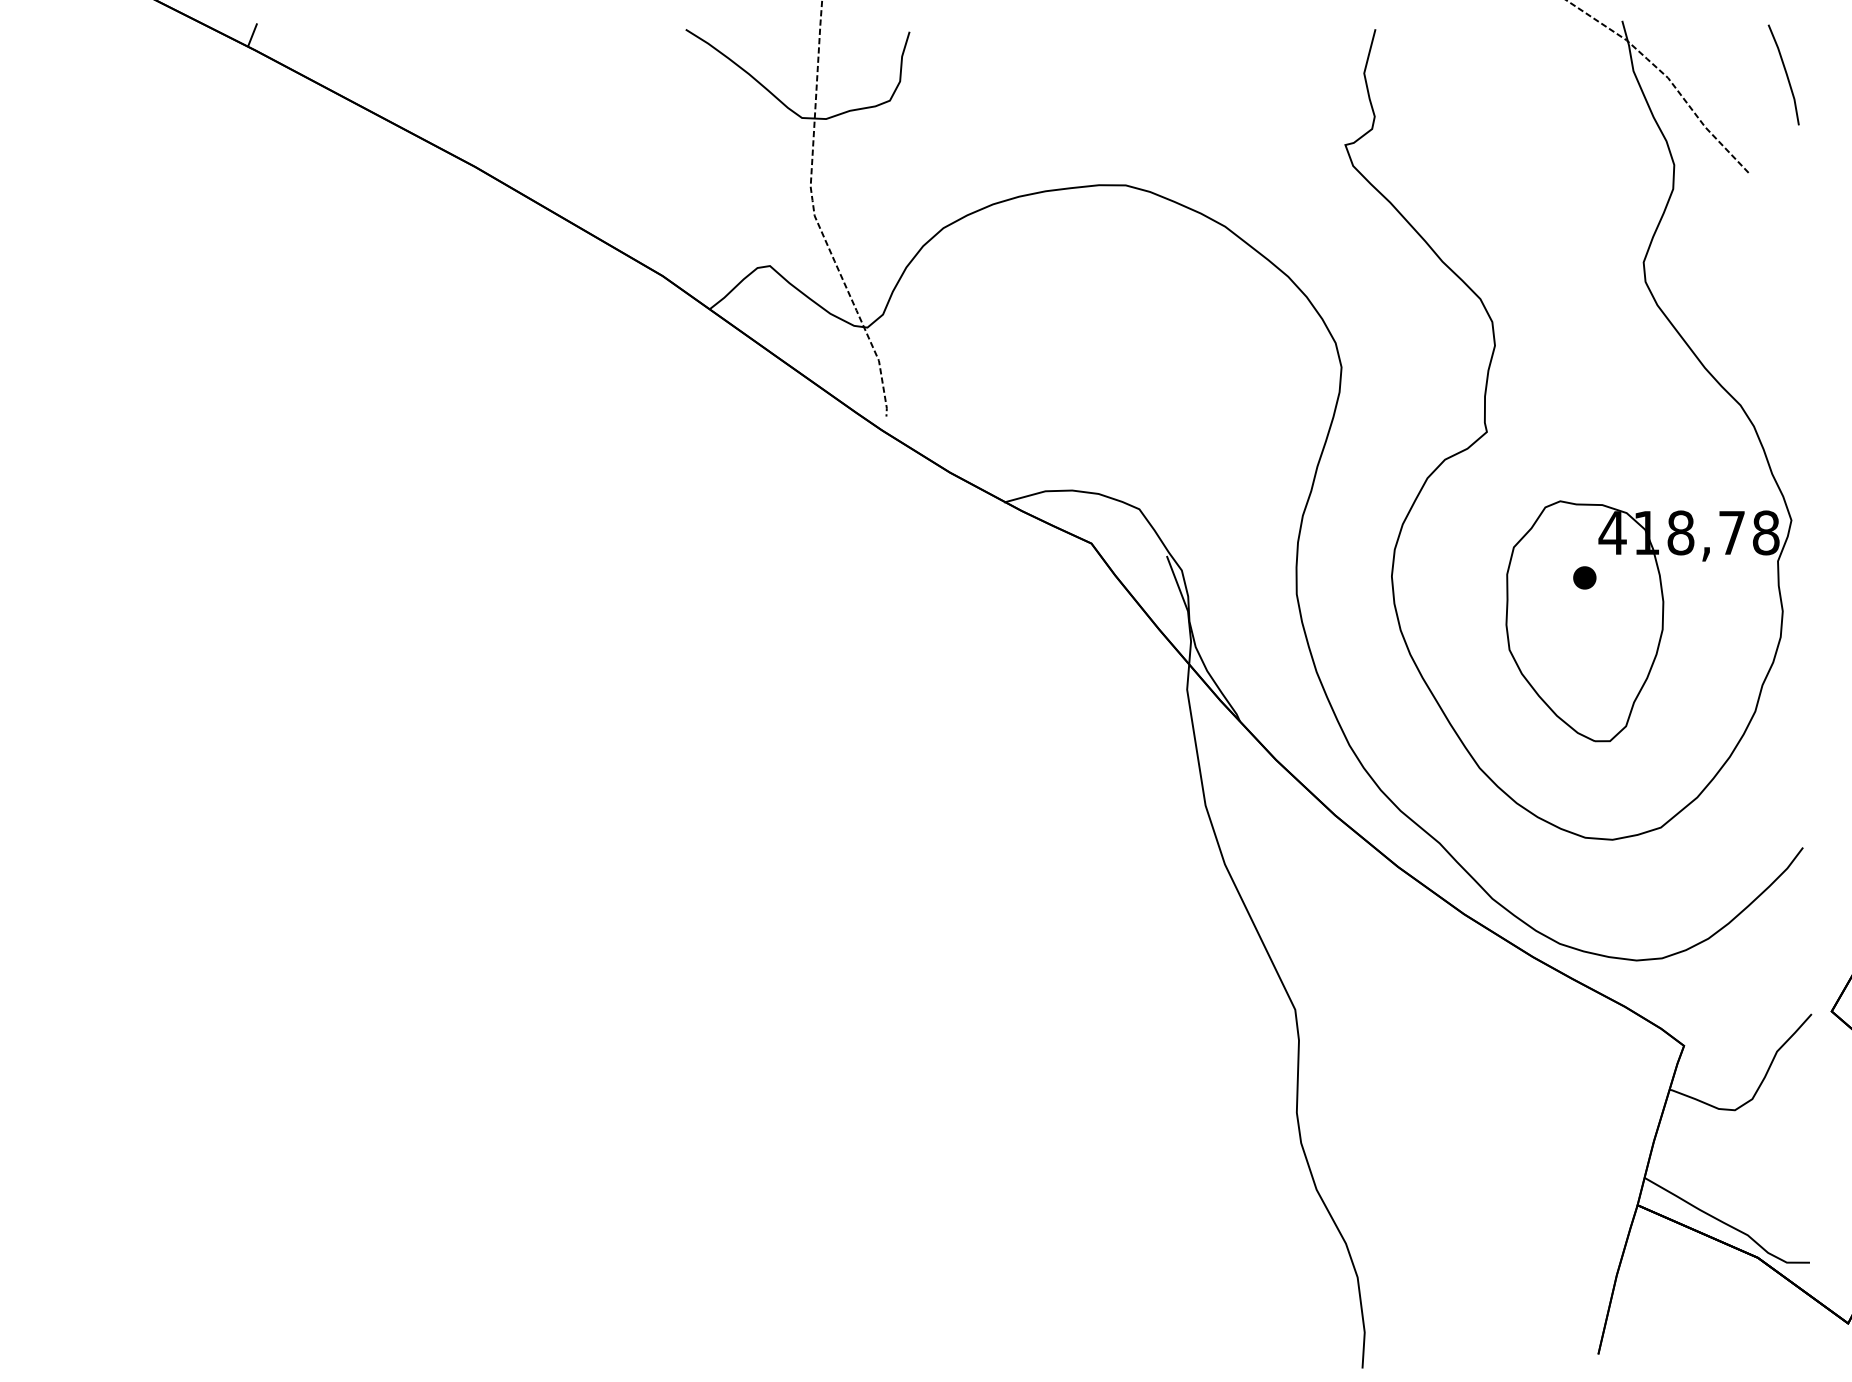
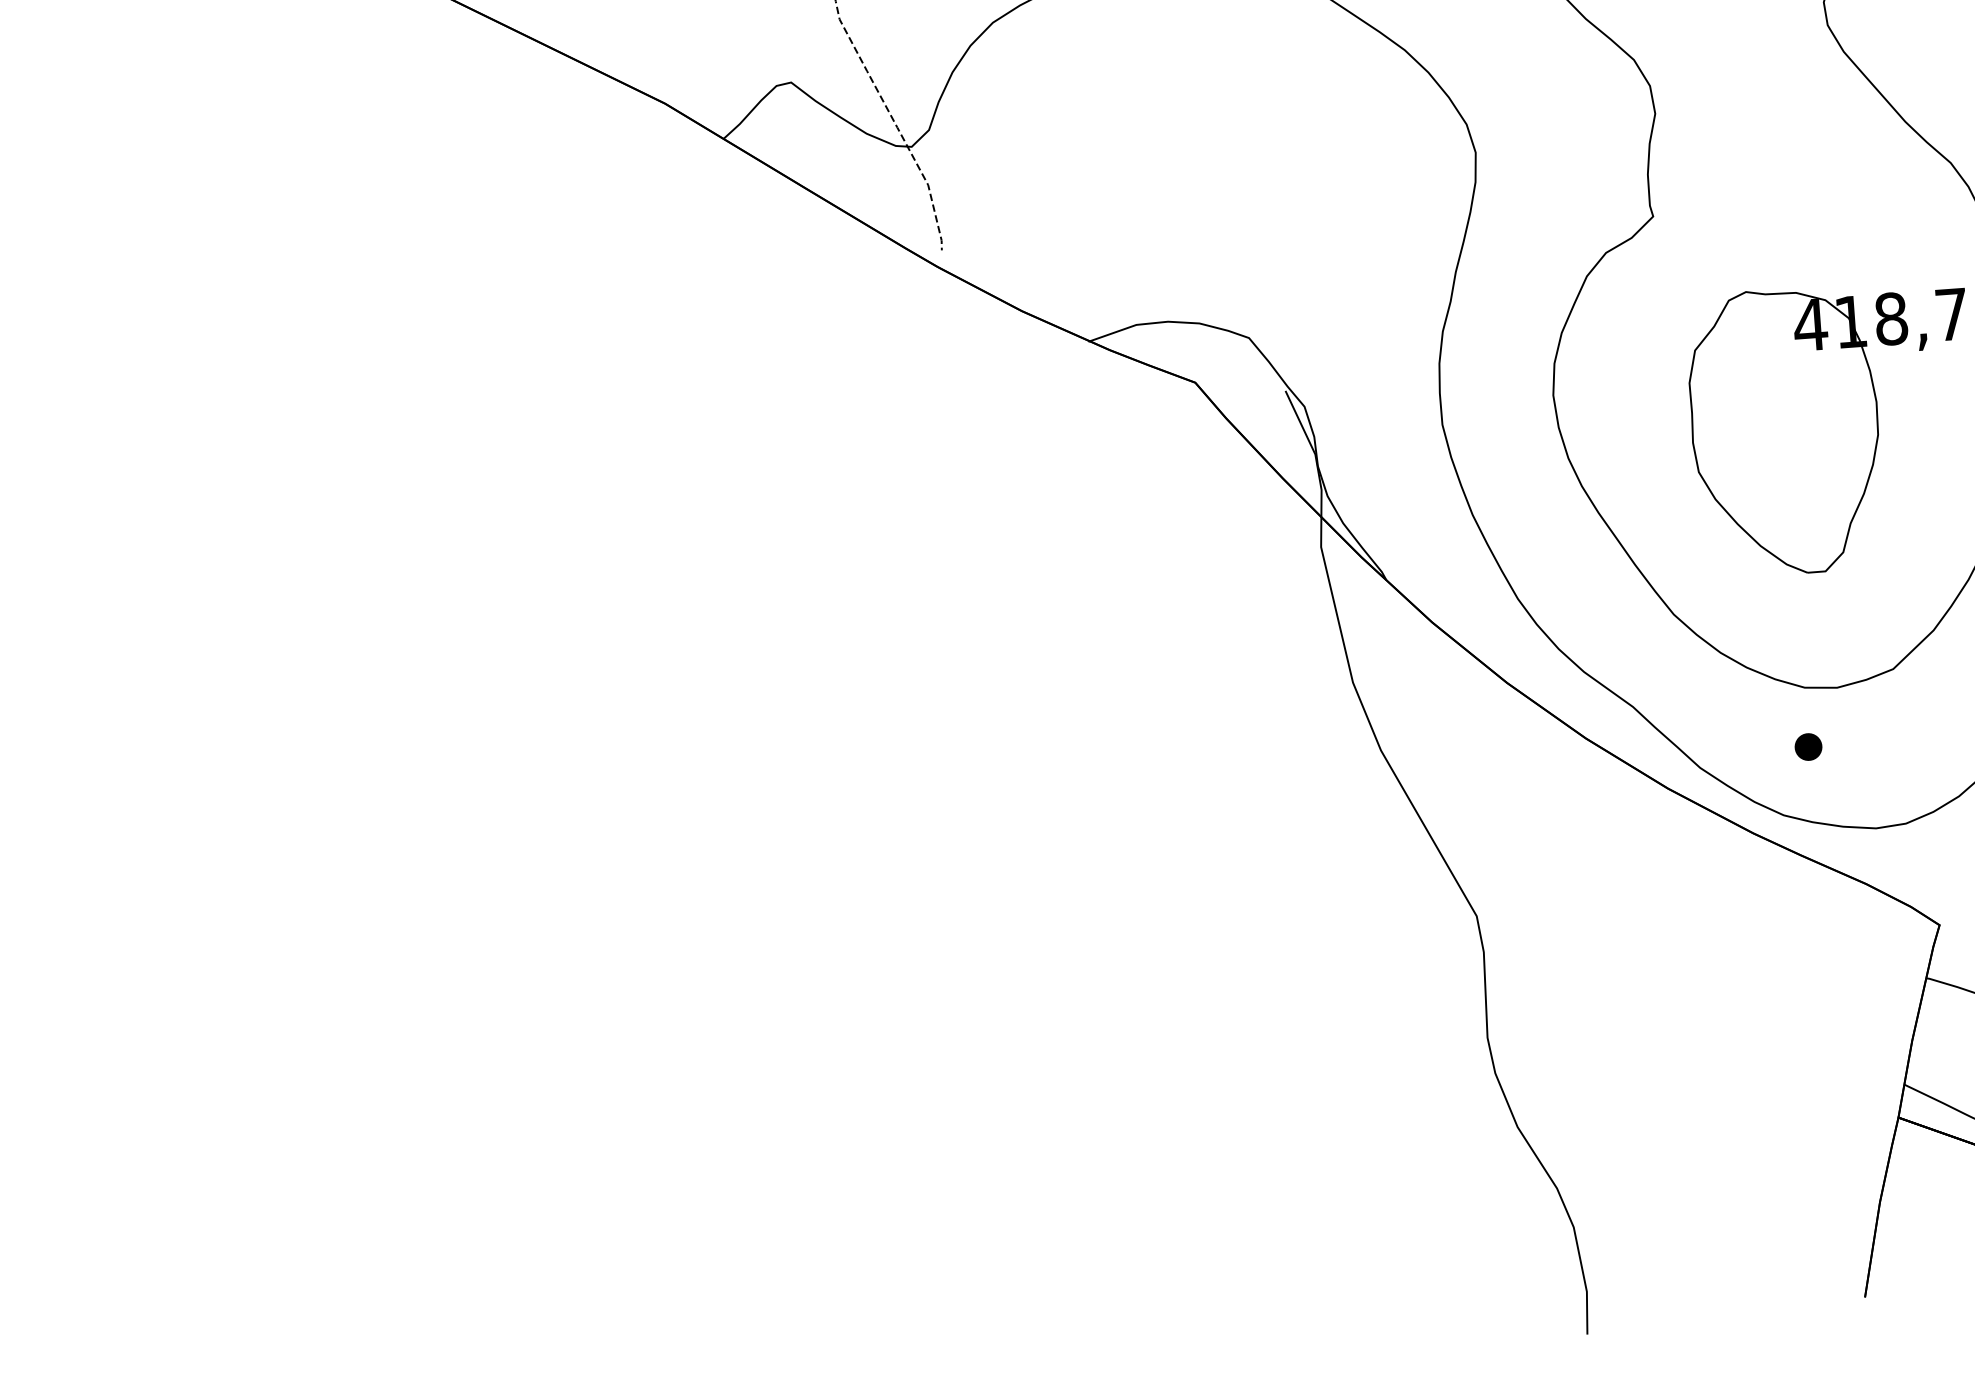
part: (1584, 577) -> (1808, 746), moved

